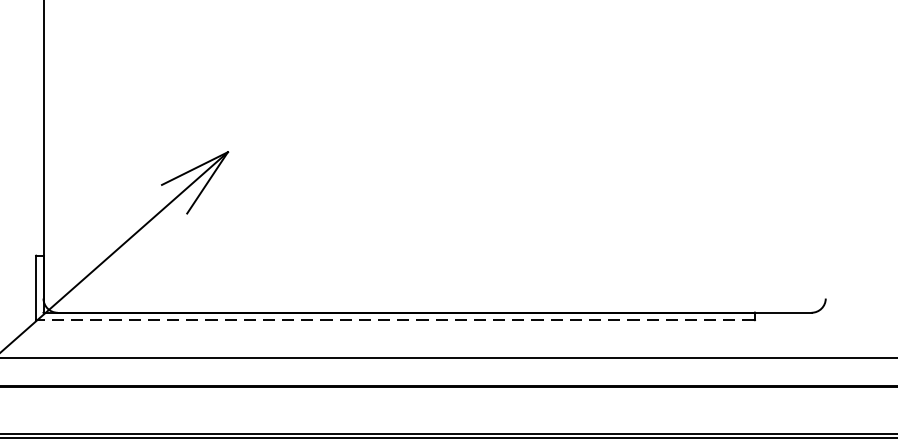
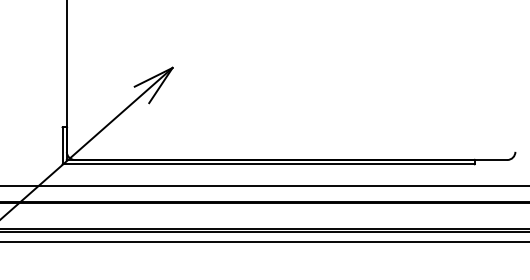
line: (395, 320) -> (268, 164), dashed -> solid

